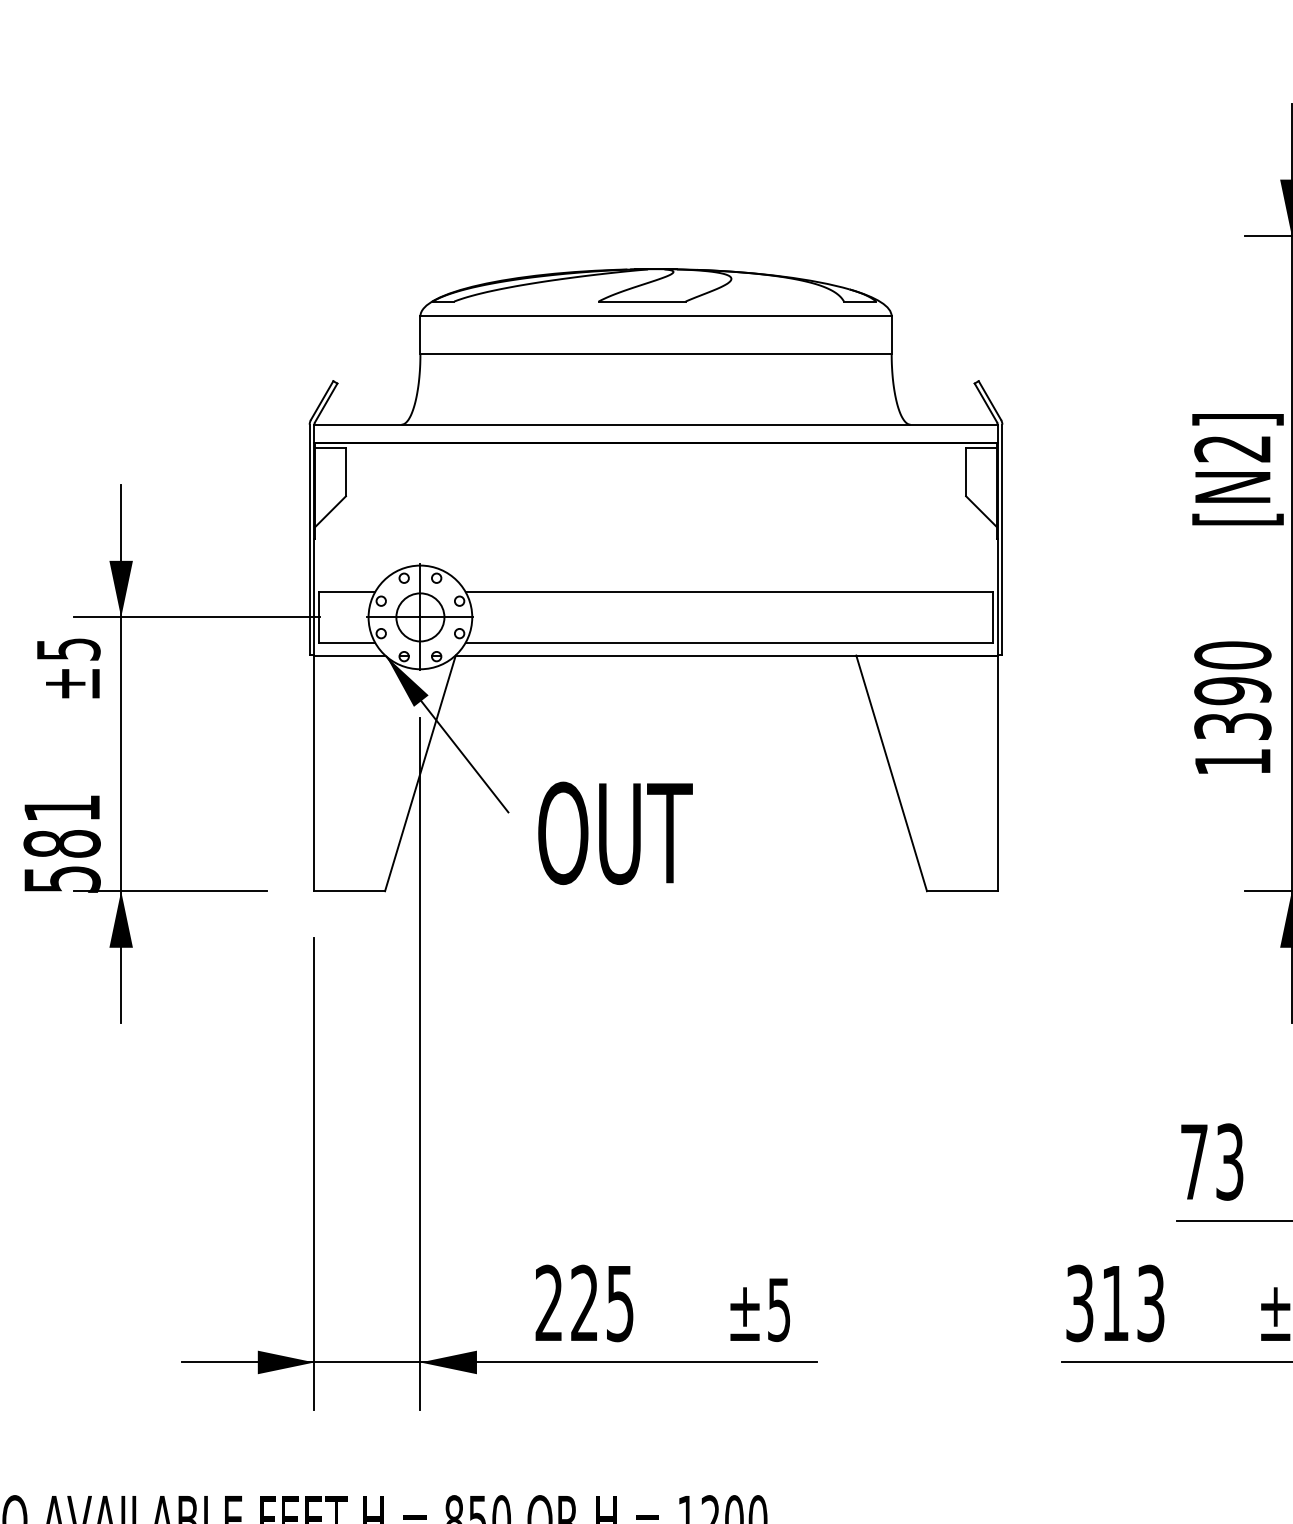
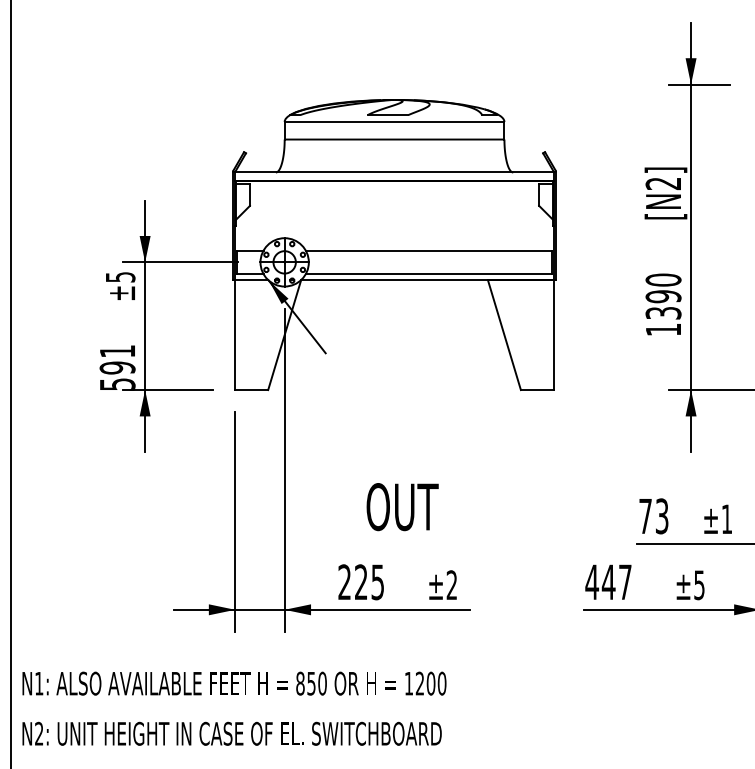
text: (615, 834) -> (402, 507), moved
text: (61, 842) -> (117, 367), 581 -> 591
text: (1114, 1303) -> (608, 582), 313 -> 447
text: (778, 1310) -> (451, 585), ±5 -> ±2

